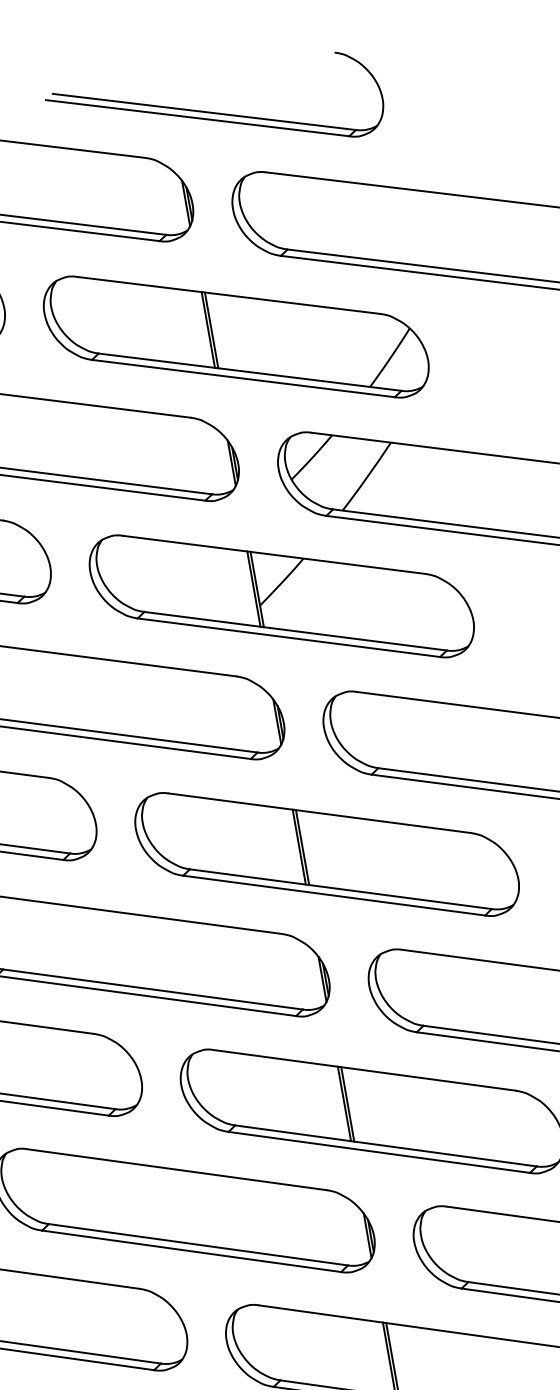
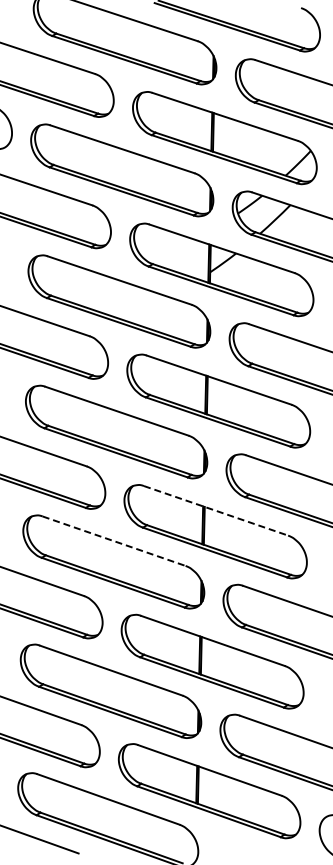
line: (365, 1069) -> (216, 510), solid -> dashed
line: (178, 1170) -> (114, 541), solid -> dashed

